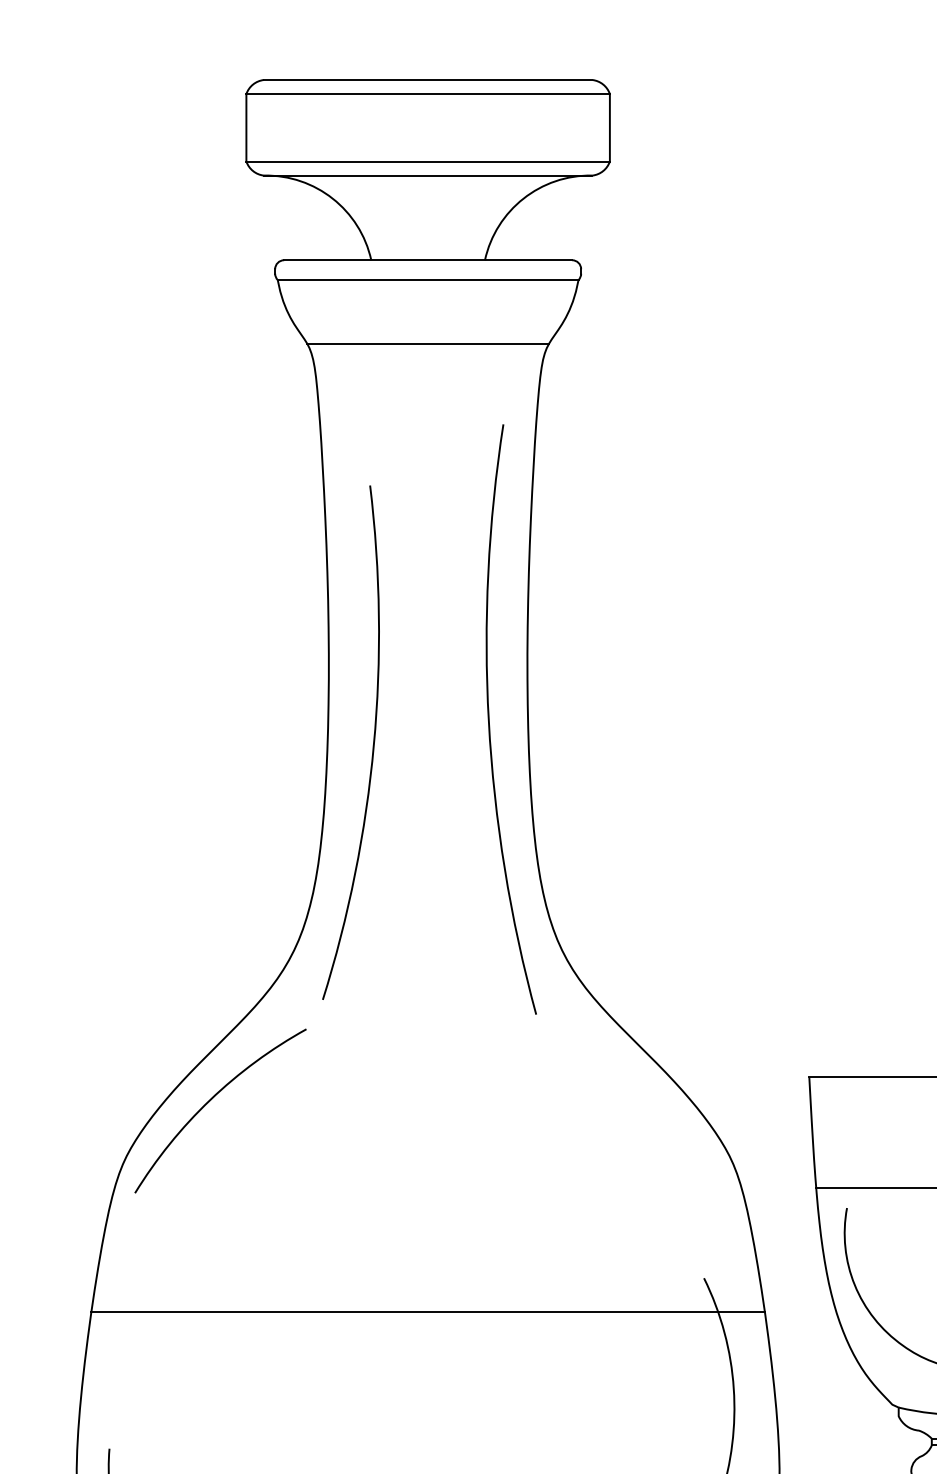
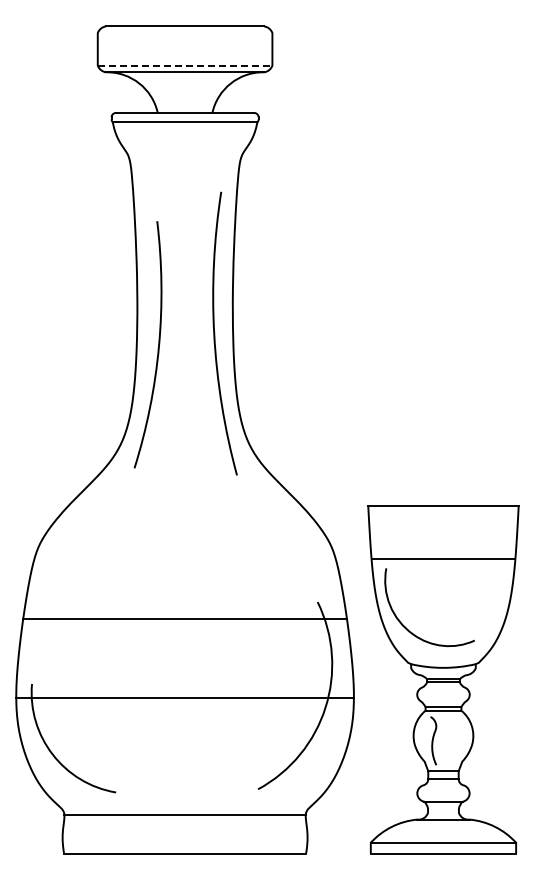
line: (426, 94) -> (184, 33), removed
line: (428, 161) -> (185, 65), solid -> dashed
line: (428, 344) -> (185, 153), removed
arc: (210, 1102) -> (80, 517), removed

